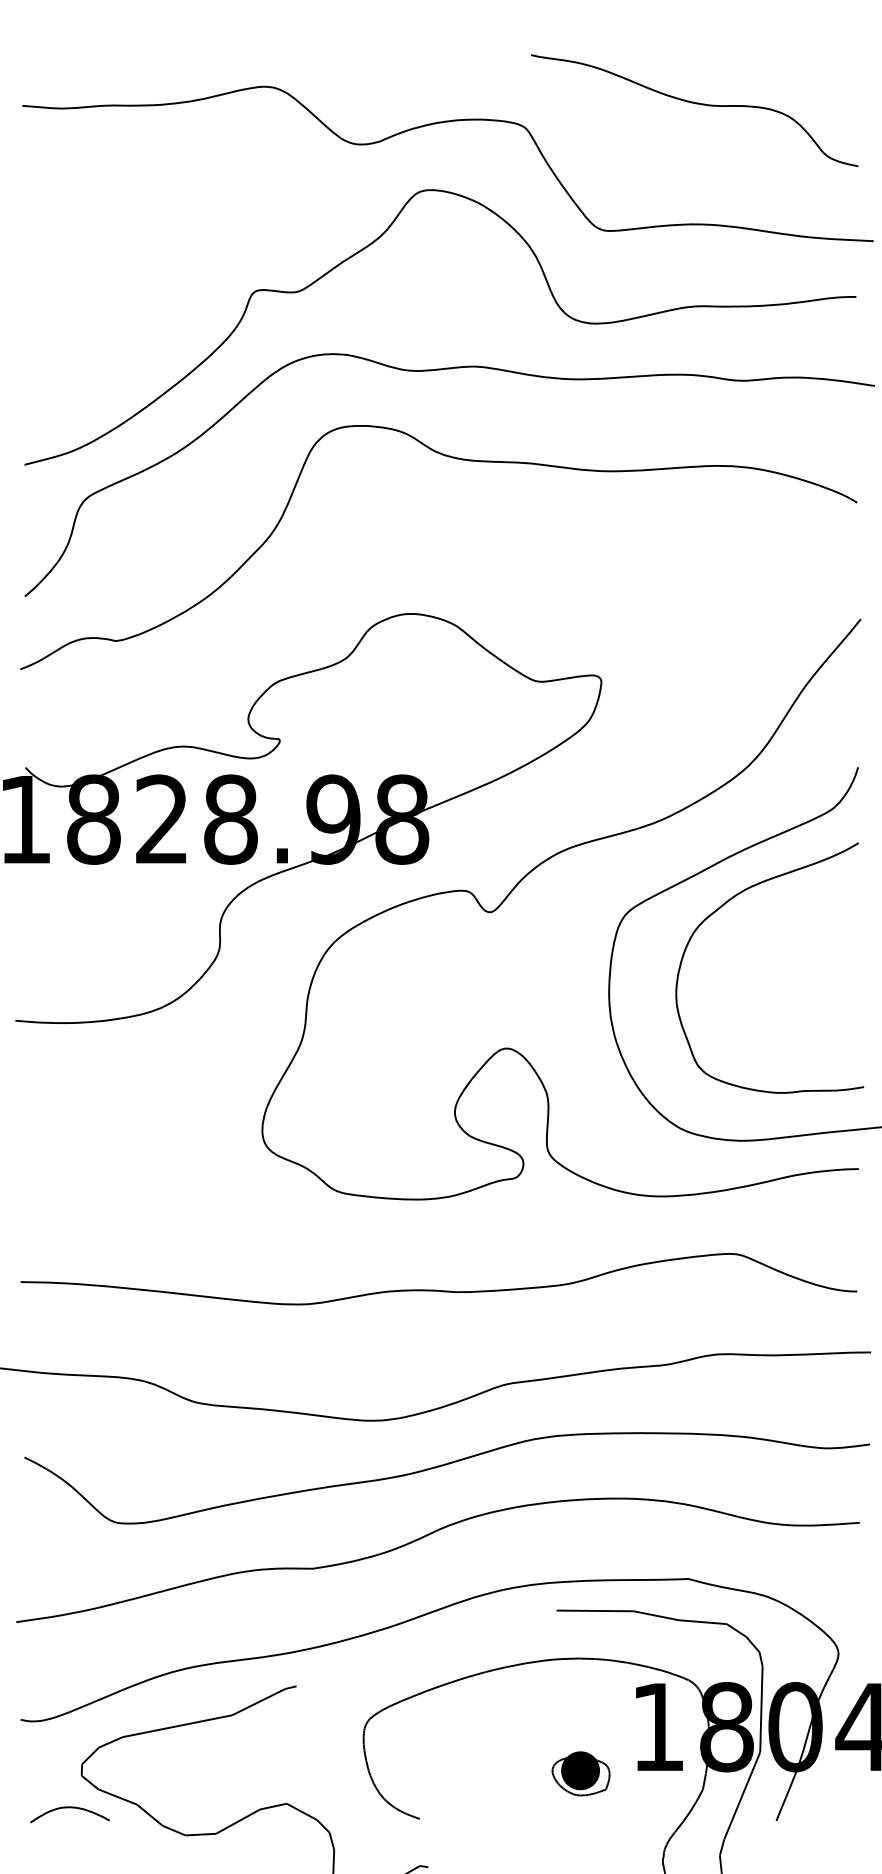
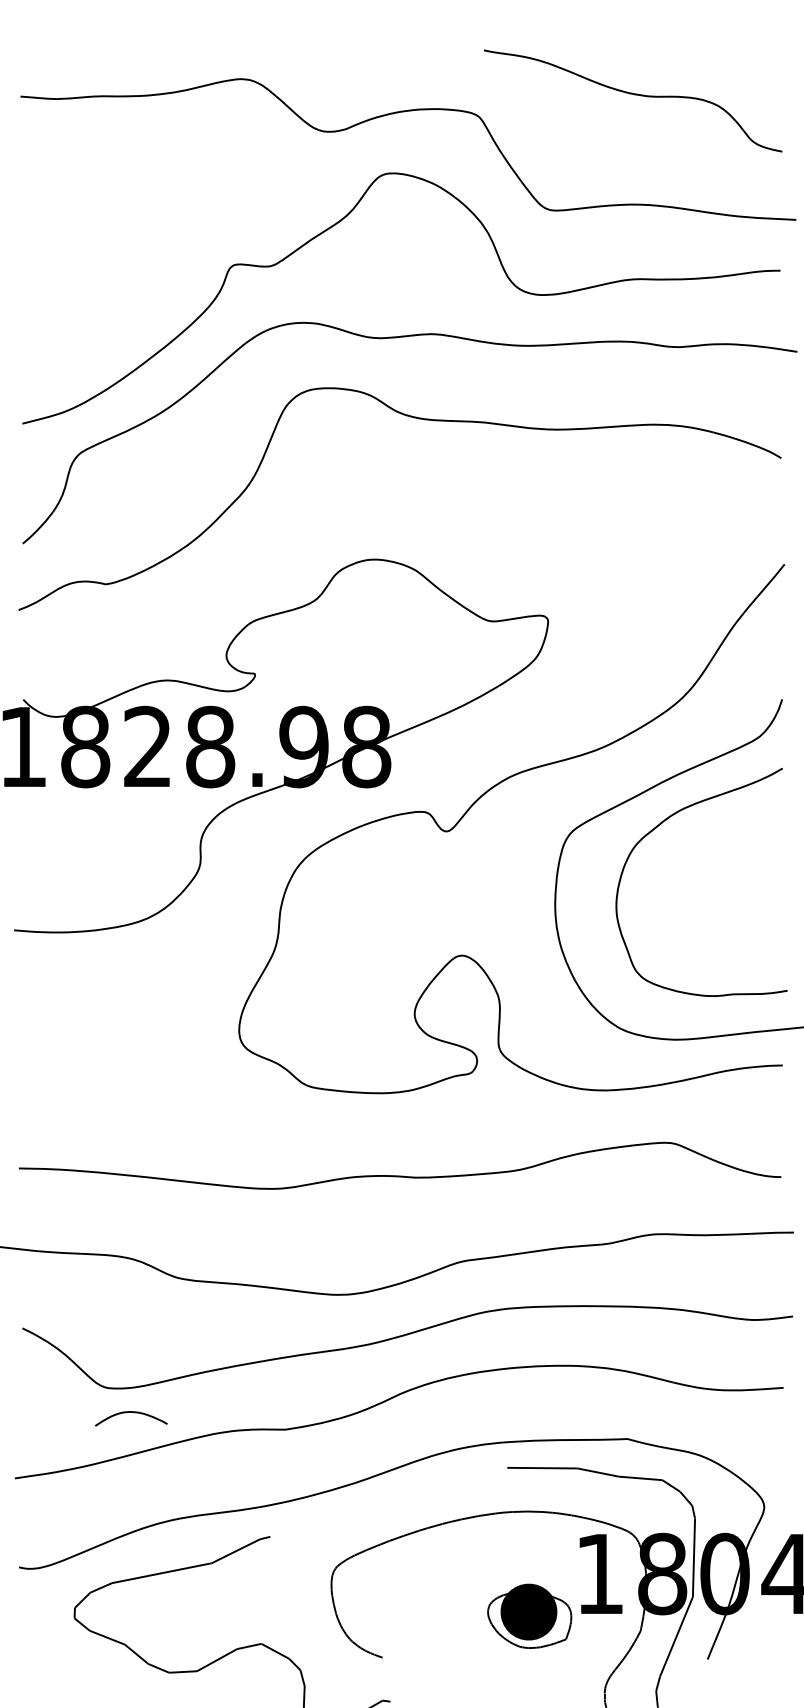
part: (580, 1773) -> (529, 1616), size x1.6
curve: (69, 1808) -> (130, 1413), moved

